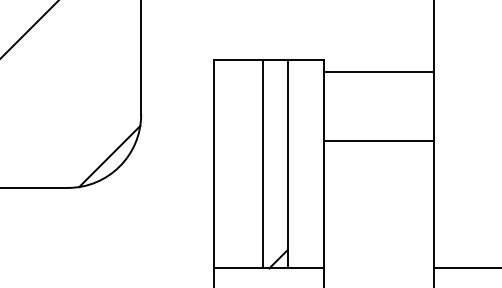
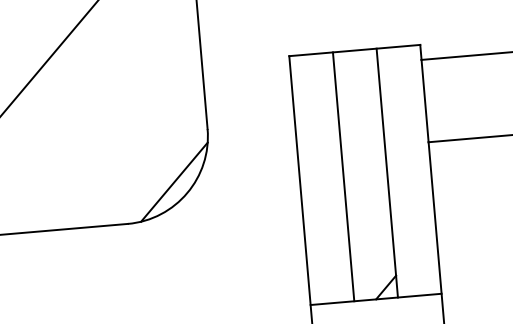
line: (263, 163) -> (344, 176), moved

